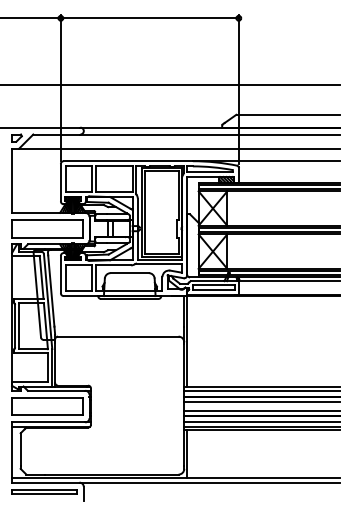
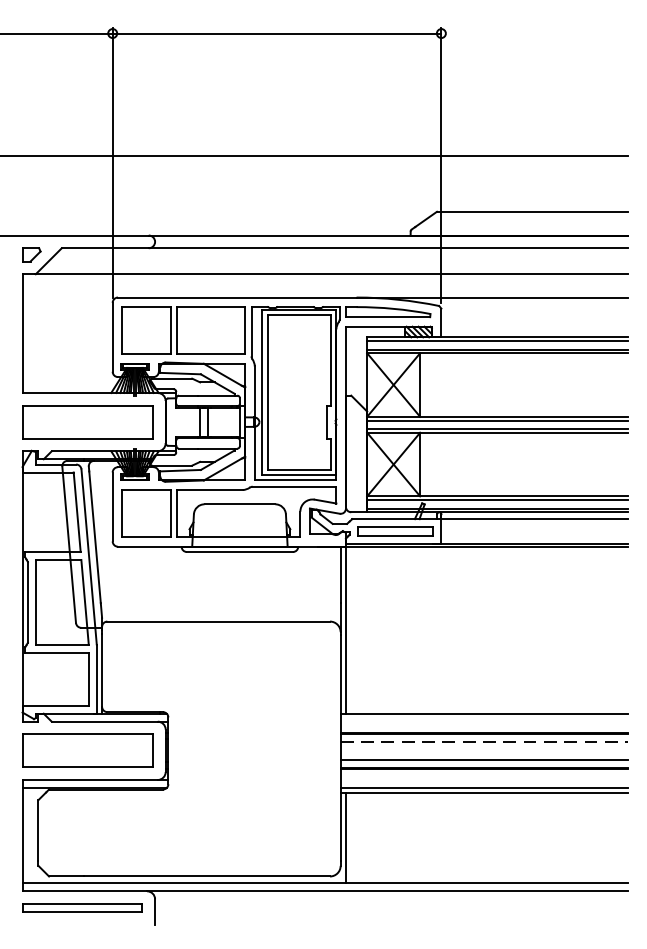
line: (261, 390) -> (483, 721), removed
line: (261, 401) -> (483, 741), solid -> dashed
line: (261, 422) -> (483, 780), removed

